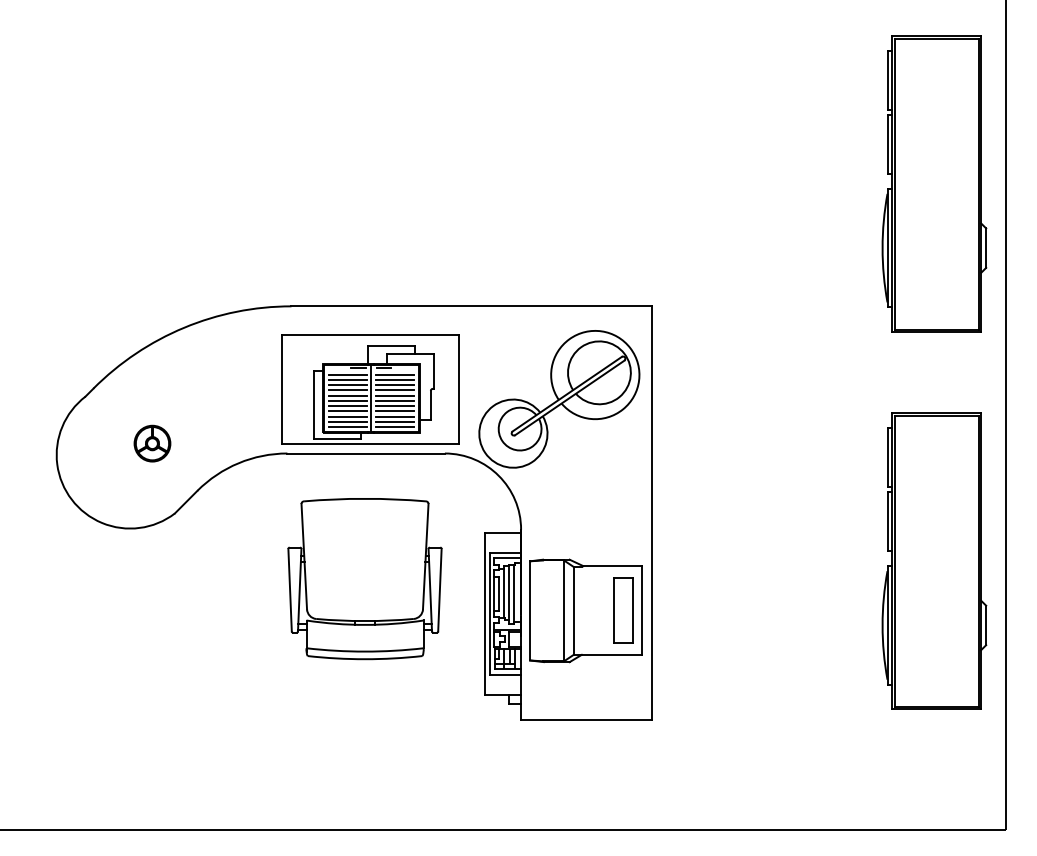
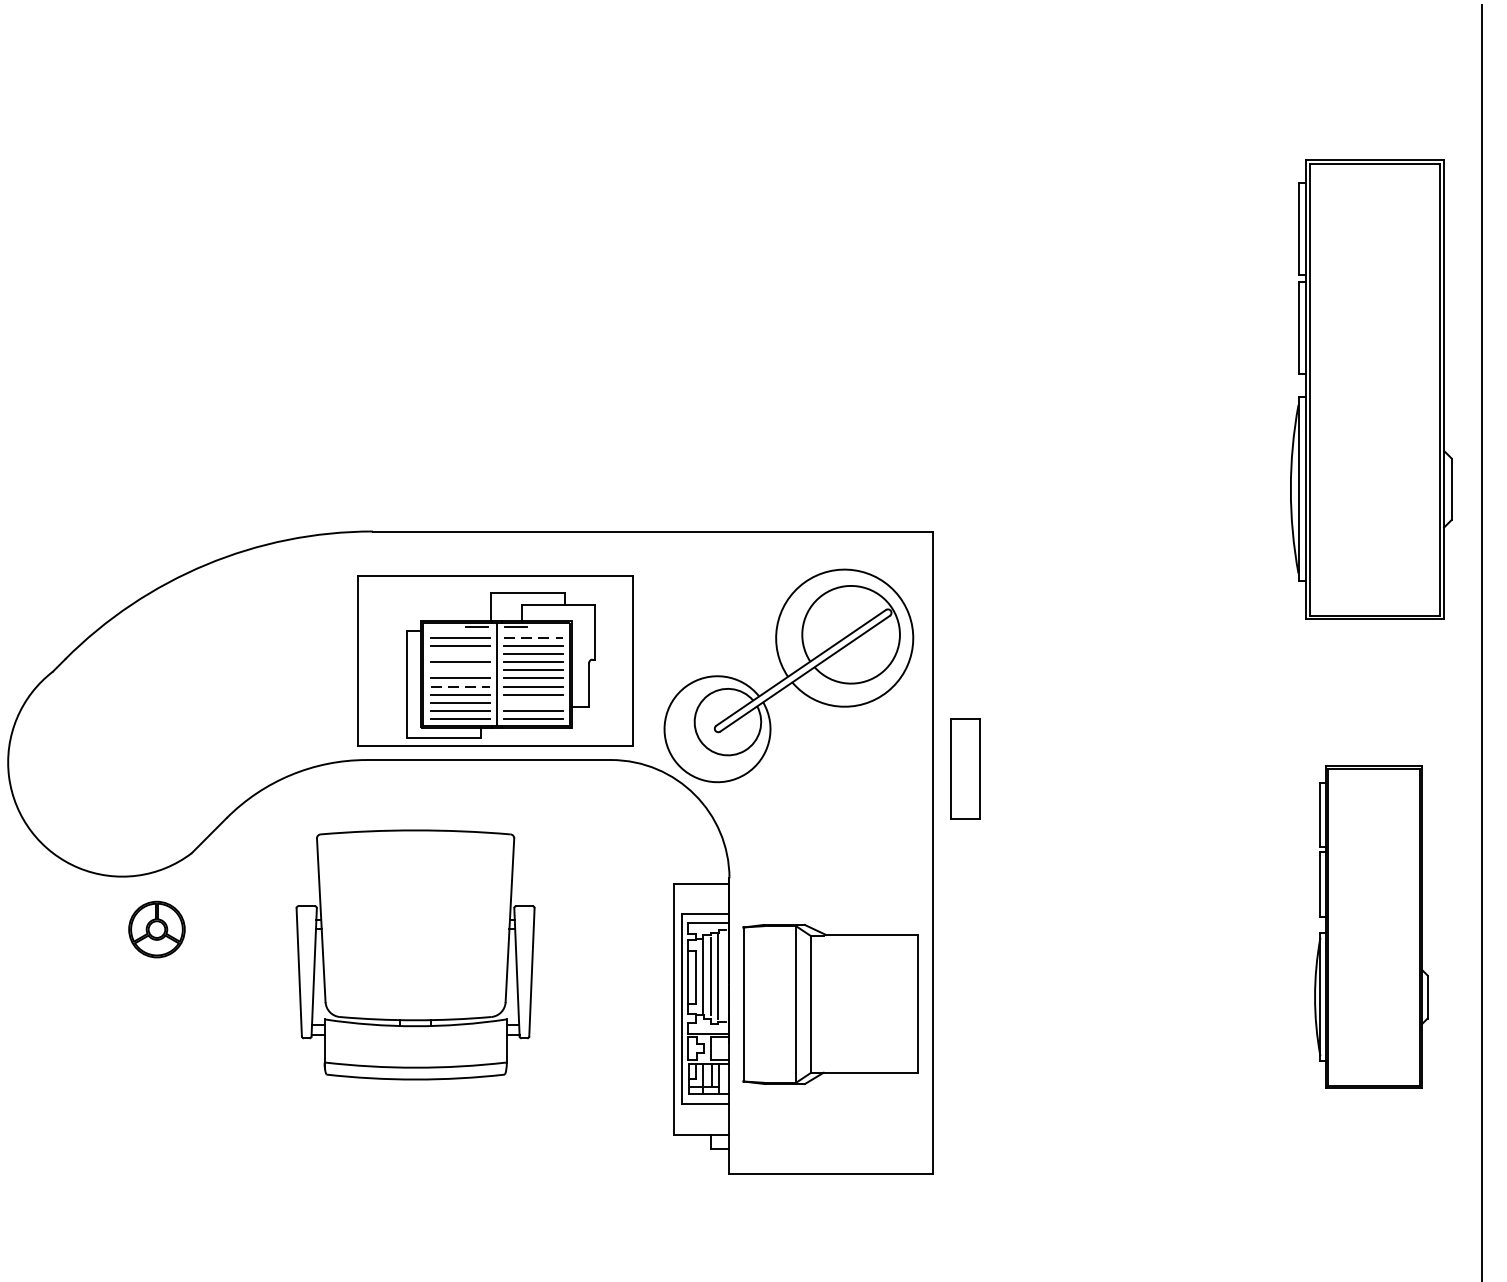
part: (934, 183) -> (1371, 388), moved
line: (395, 374) -> (534, 637), solid -> dashed
line: (347, 385) -> (459, 654), removed
line: (347, 395) -> (459, 669), removed
line: (347, 406) -> (459, 687), solid -> dashed
line: (395, 416) -> (534, 702), removed
part: (152, 443) -> (156, 929), moved
part: (934, 560) -> (1371, 926), size x0.7
part: (364, 579) -> (414, 955), moved
part: (623, 610) -> (966, 769), moved

